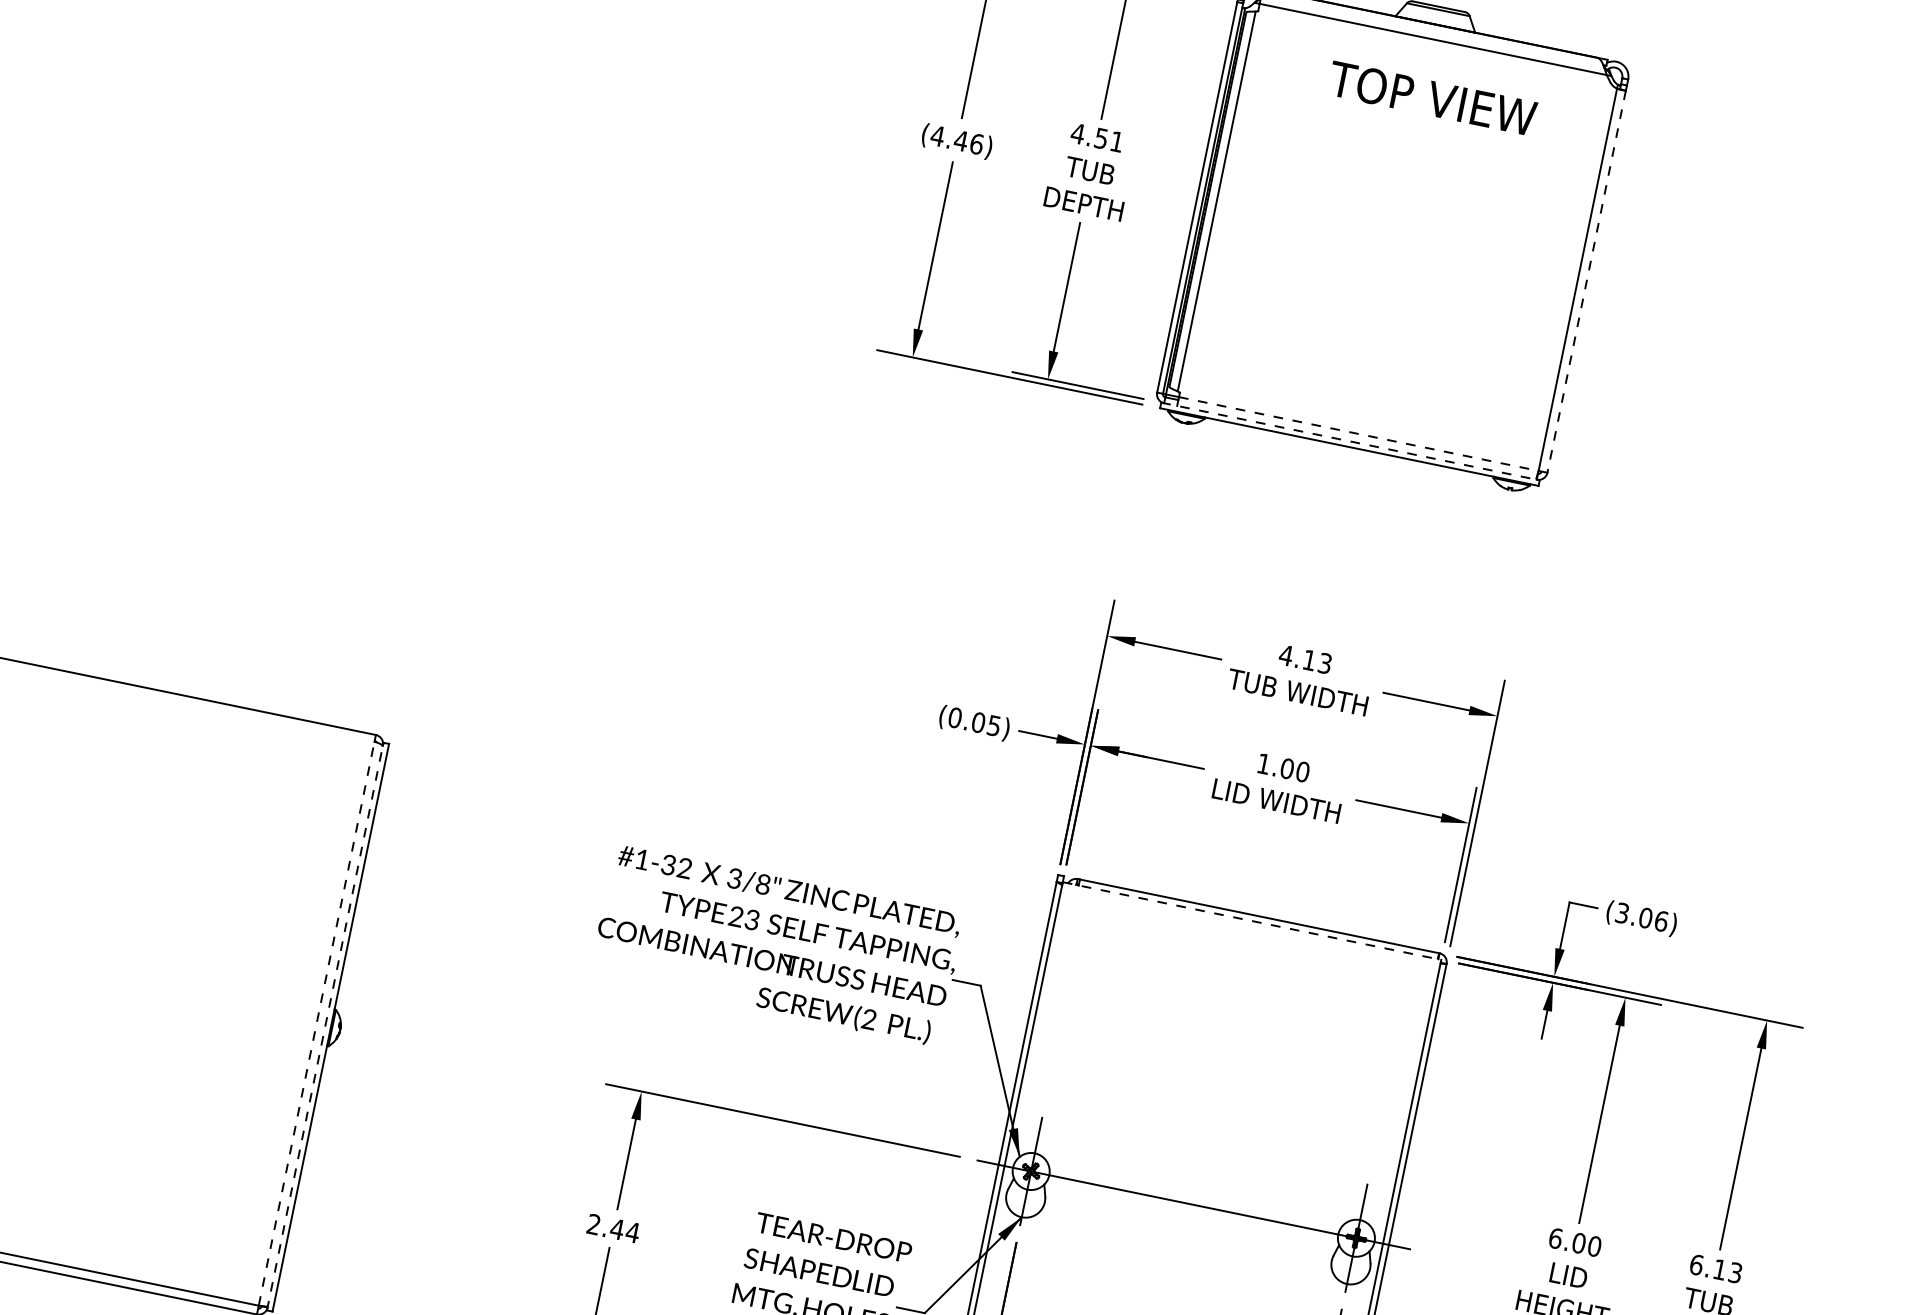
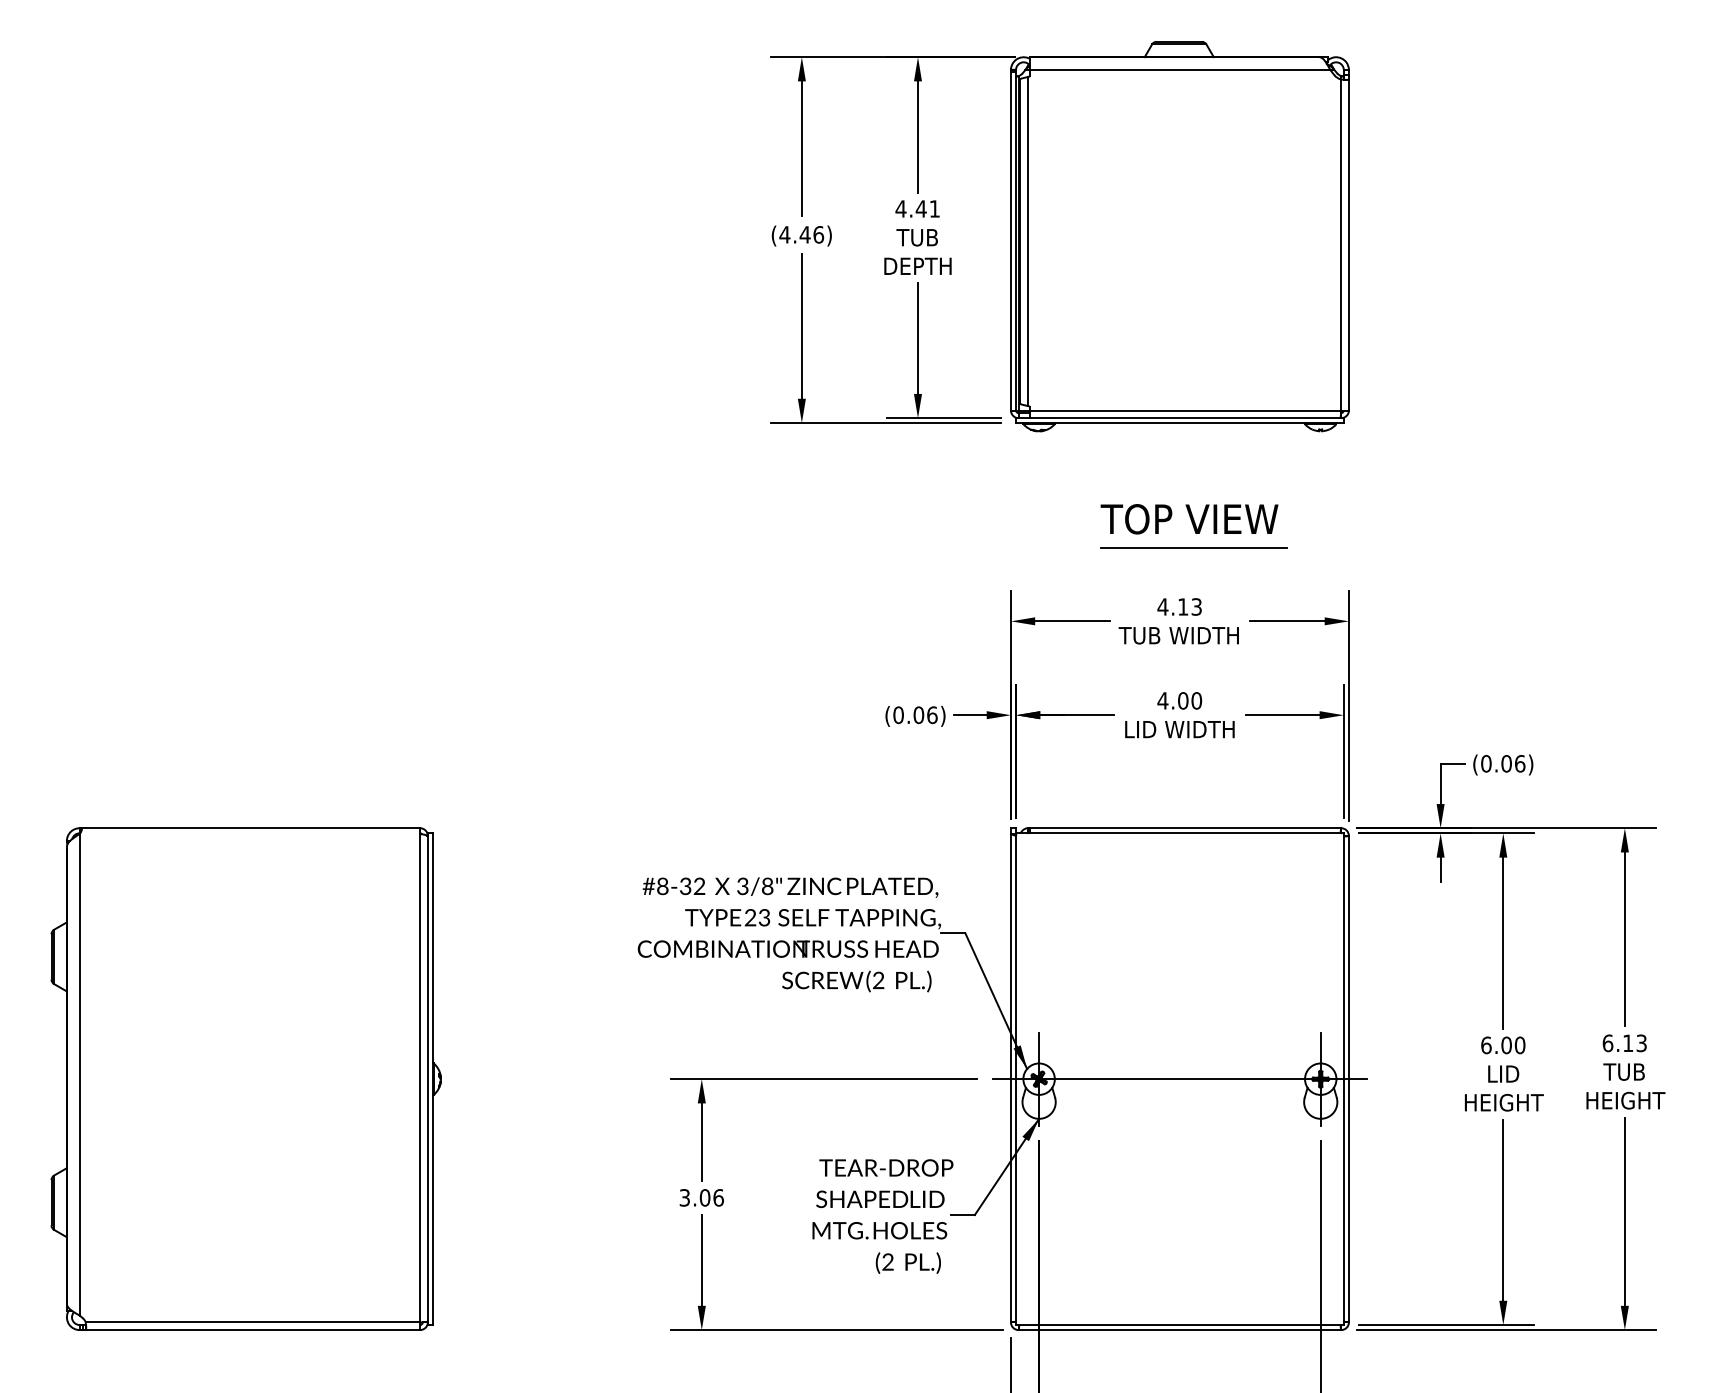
text: (1432, 98) -> (1189, 519), moved
text: (1100, 137) -> (920, 208), 4.51 -> 4.41
line: (1586, 282) -> (1348, 245), dashed -> solid
line: (1358, 433) -> (1185, 410), dashed -> solid
line: (1349, 441) -> (1179, 418), dashed -> solid
line: (1335, 595) -> (1193, 548), added
text: (994, 726) -> (932, 715), (0.05) -> (0.06)
text: (1263, 763) -> (1162, 700), 1.00 -> 4.00
text: (641, 859) -> (662, 886), #1-32 -> #8-32
text: (1622, 912) -> (1486, 763), (3.06) -> (0.06)
line: (1251, 921) -> (1179, 833), dashed -> solid
line: (317, 1022) -> (420, 1077), dashed -> solid
line: (324, 1026) -> (427, 1079), dashed -> solid
text: (613, 1228) -> (701, 1197), 2.44 -> 3.06

